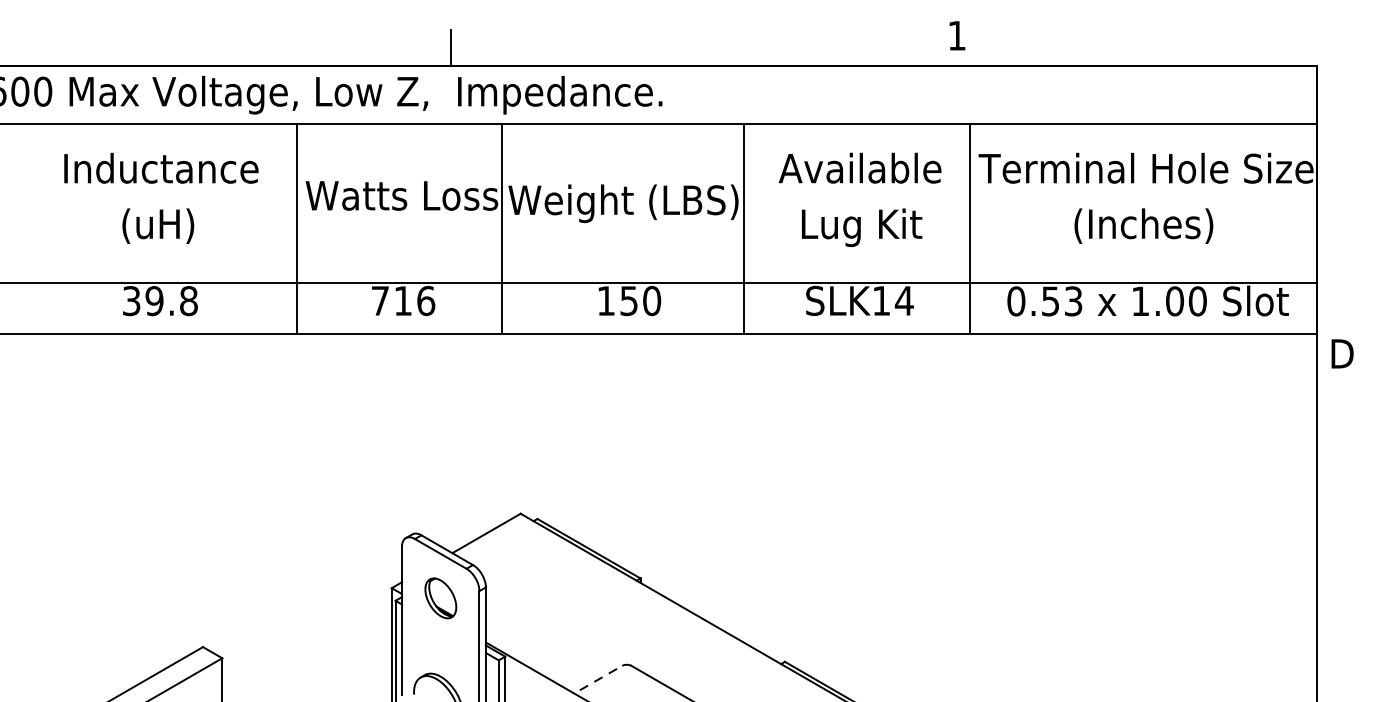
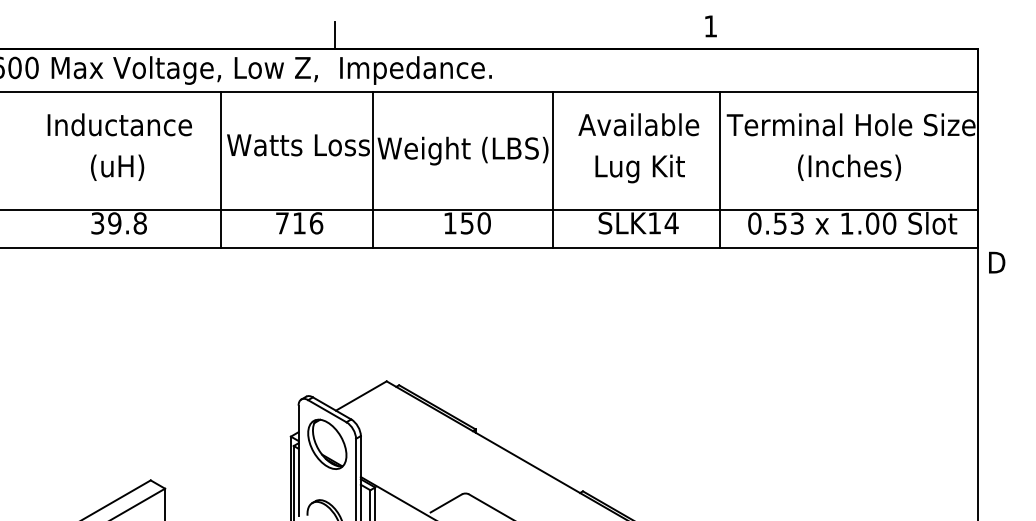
part: (440, 597) -> (327, 443), size x1.67
line: (601, 678) -> (446, 503), dashed -> solid

